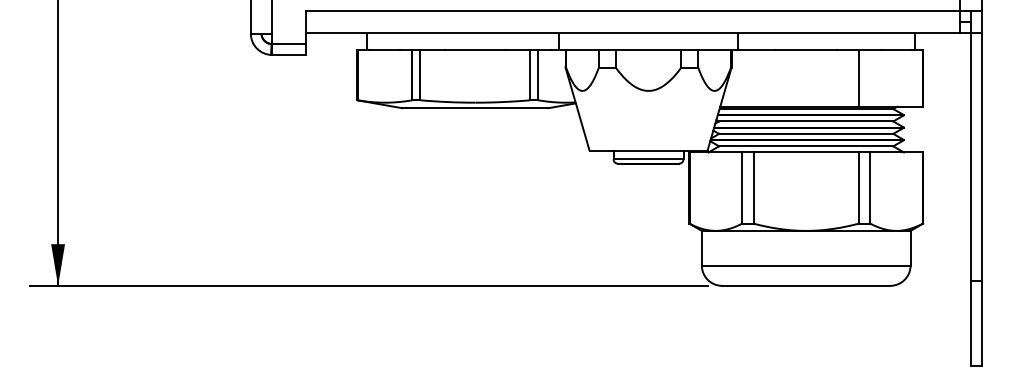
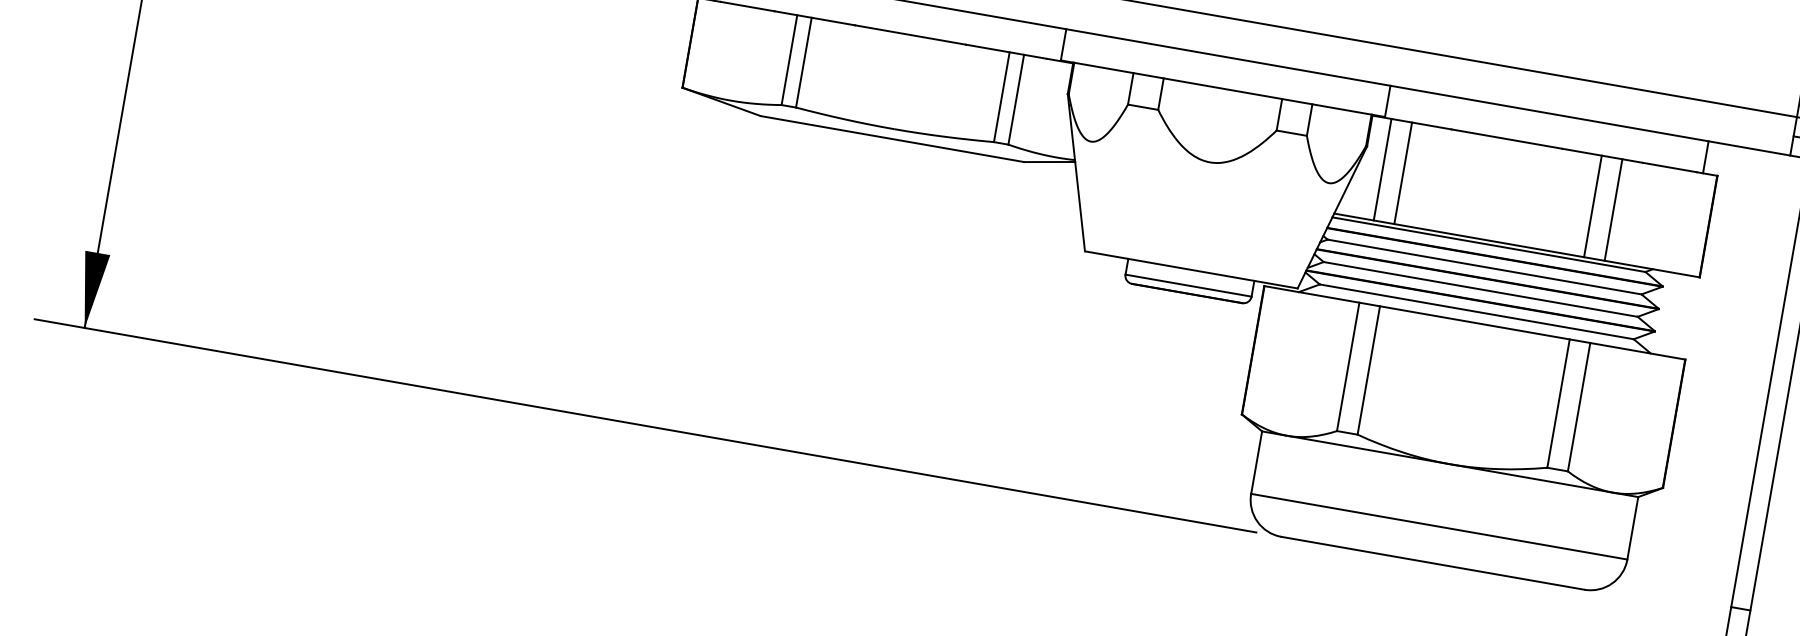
line: (742, 78) -> (1383, 169), added
line: (753, 78) -> (1403, 173), added
line: (870, 78) -> (1613, 209), added

